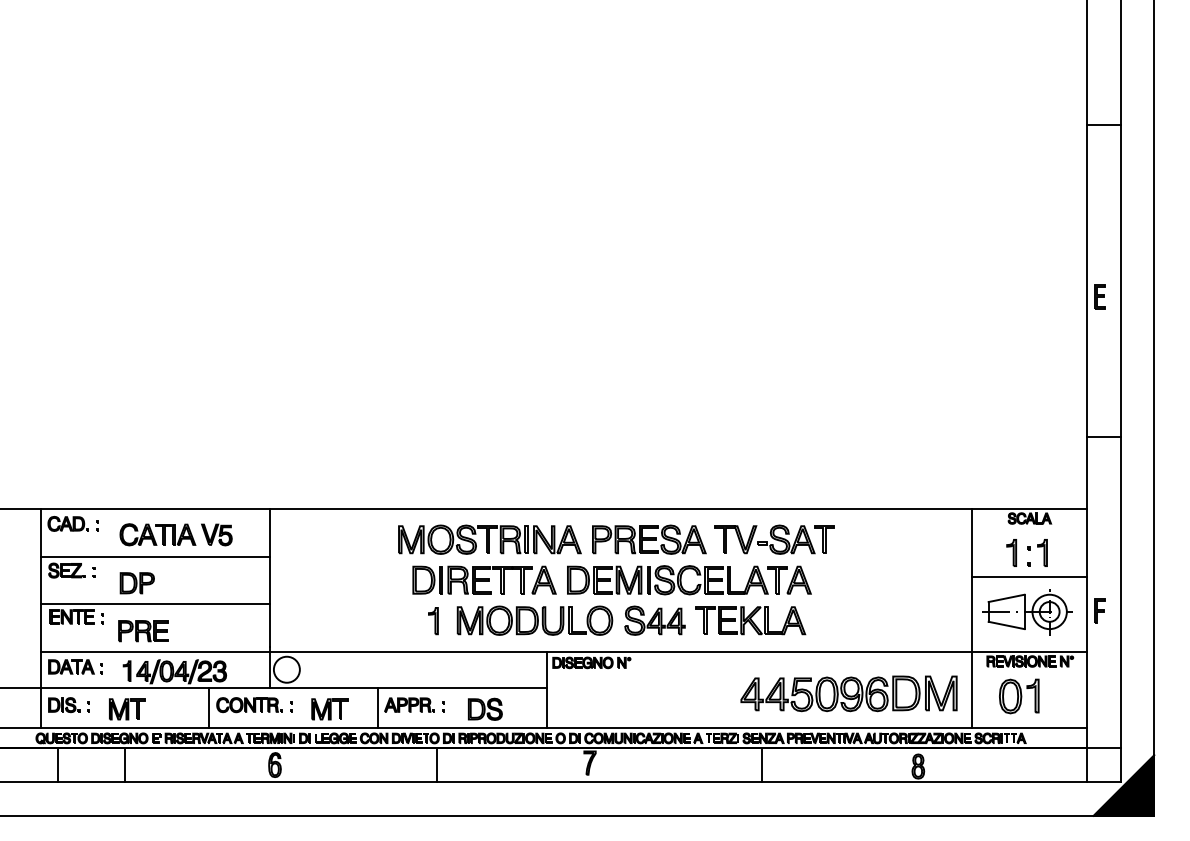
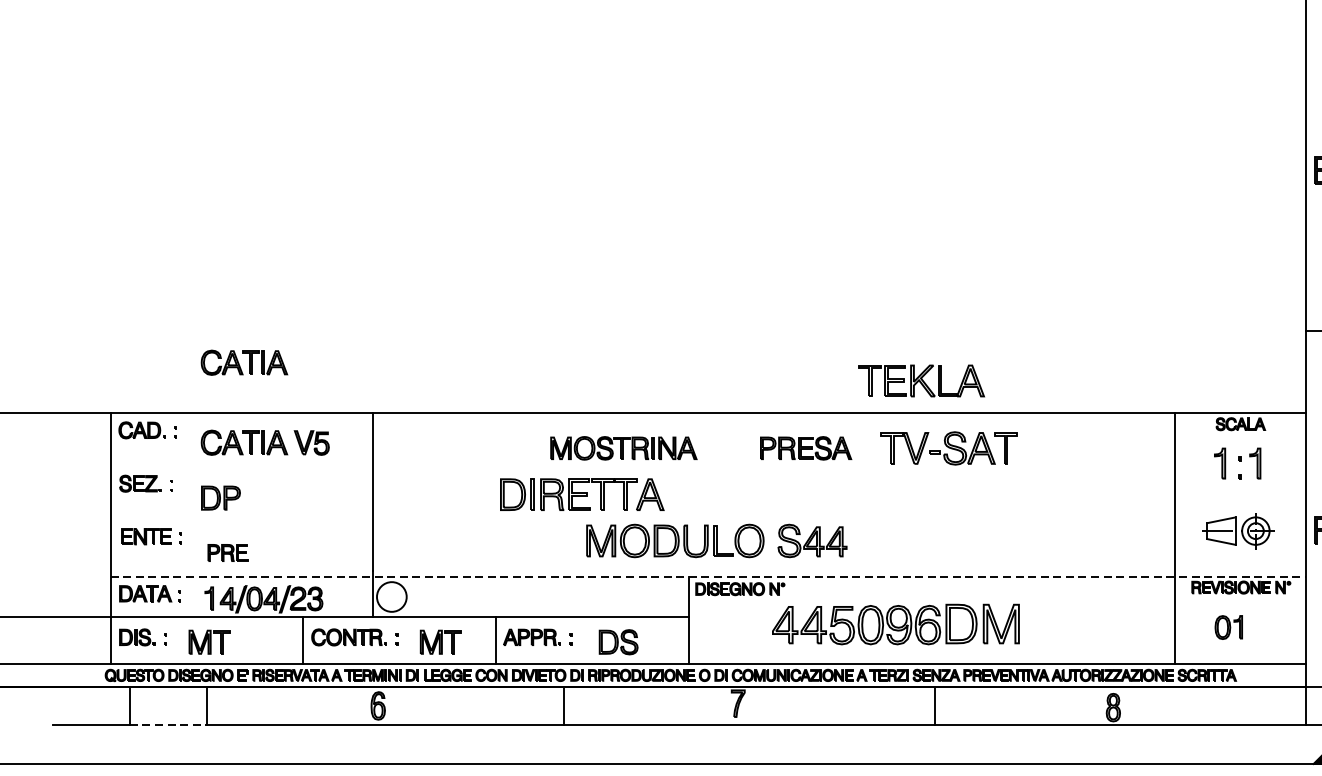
part: (157, 464) -> (243, 362), added
part: (489, 539) -> (623, 448), size x0.7
part: (649, 539) -> (806, 448), size x0.7
line: (155, 556) -> (241, 467), removed
line: (1029, 577) -> (1240, 491), removed
part: (484, 579) -> (582, 493), moved
part: (681, 580) -> (842, 495), removed
line: (155, 604) -> (241, 522), removed
part: (1027, 612) -> (1238, 531), size x0.7
part: (750, 620) -> (921, 380), moved
part: (433, 621) -> (559, 541), removed
part: (143, 631) -> (227, 553), size x0.7
line: (564, 651) -> (709, 576), solid -> dashed
part: (848, 693) -> (895, 624), moved
part: (1019, 696) -> (1229, 627), size x0.6
line: (91, 782) -> (168, 725), solid -> dashed

